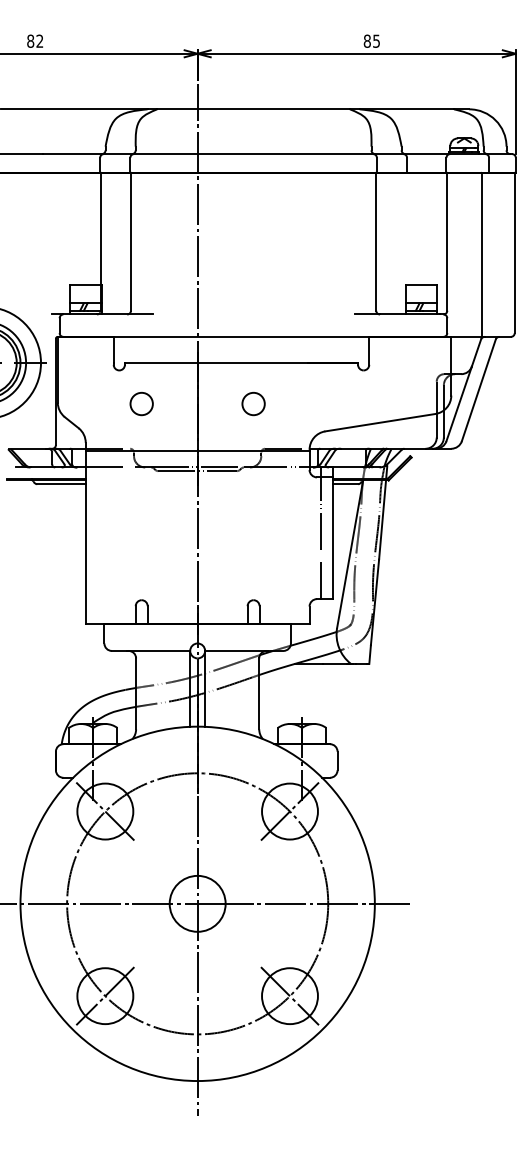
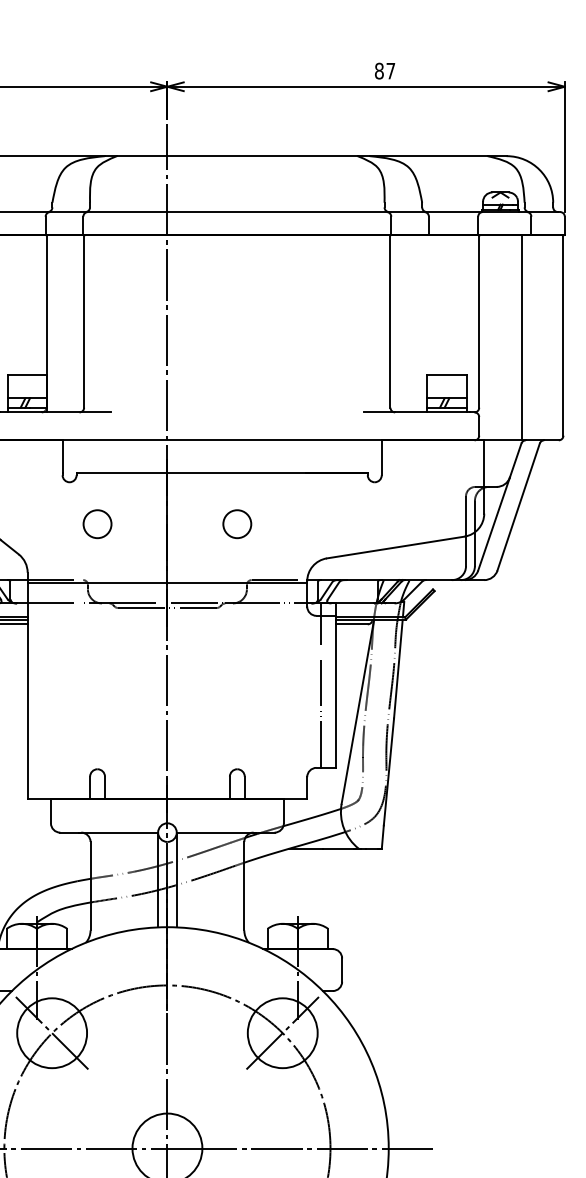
text: (376, 40) -> (390, 70), 85 -> 87

